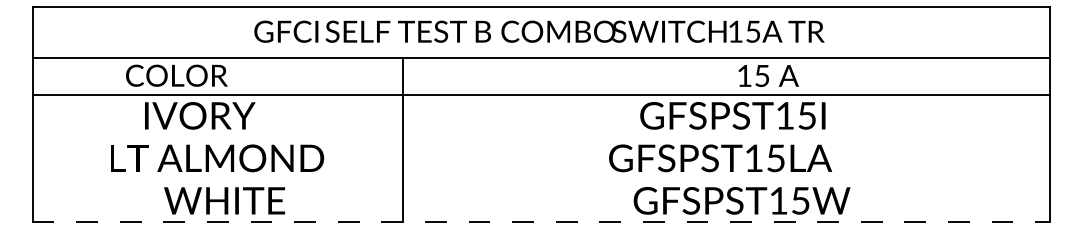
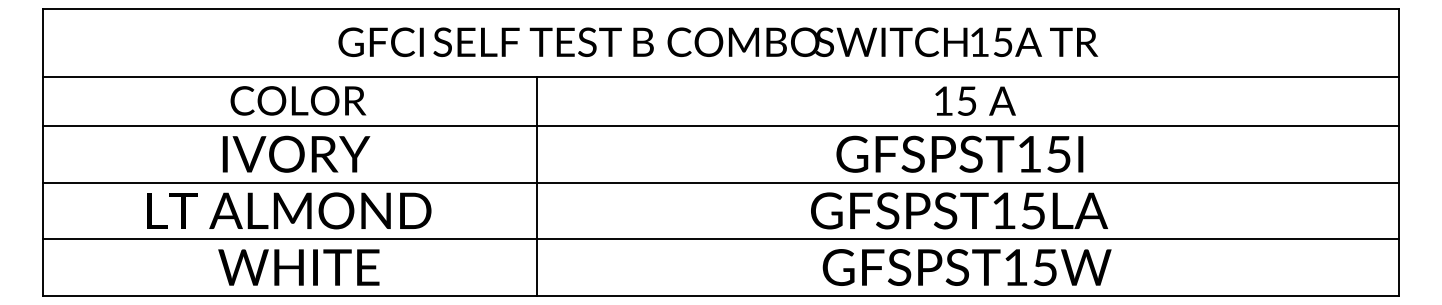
text: (176, 75) -> (298, 100), moved
text: (768, 75) -> (975, 100), moved
text: (200, 115) -> (296, 153), moved
text: (732, 115) -> (959, 153), moved
line: (541, 137) -> (720, 182), added
line: (541, 179) -> (720, 239), added
text: (741, 200) -> (966, 267), moved
line: (541, 222) -> (720, 296), dashed -> solid

